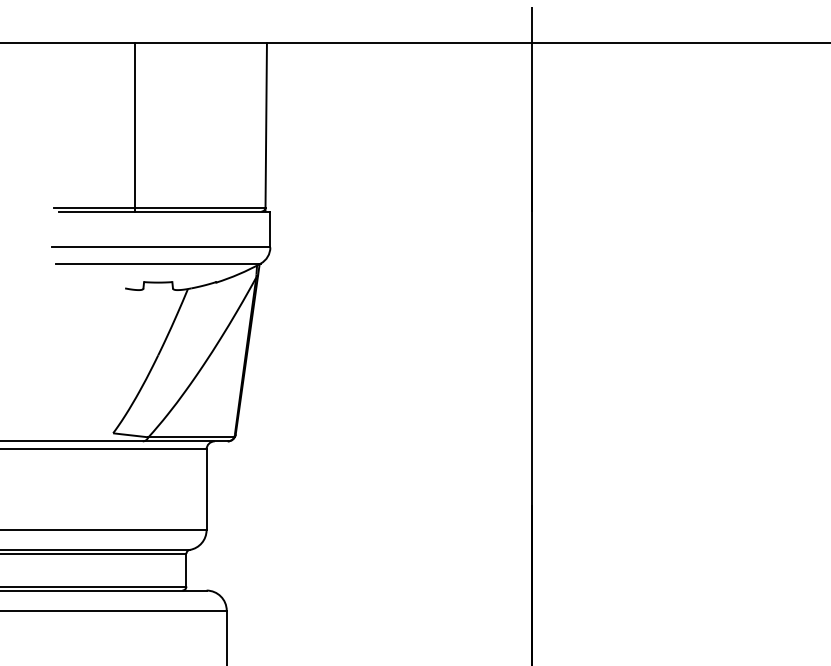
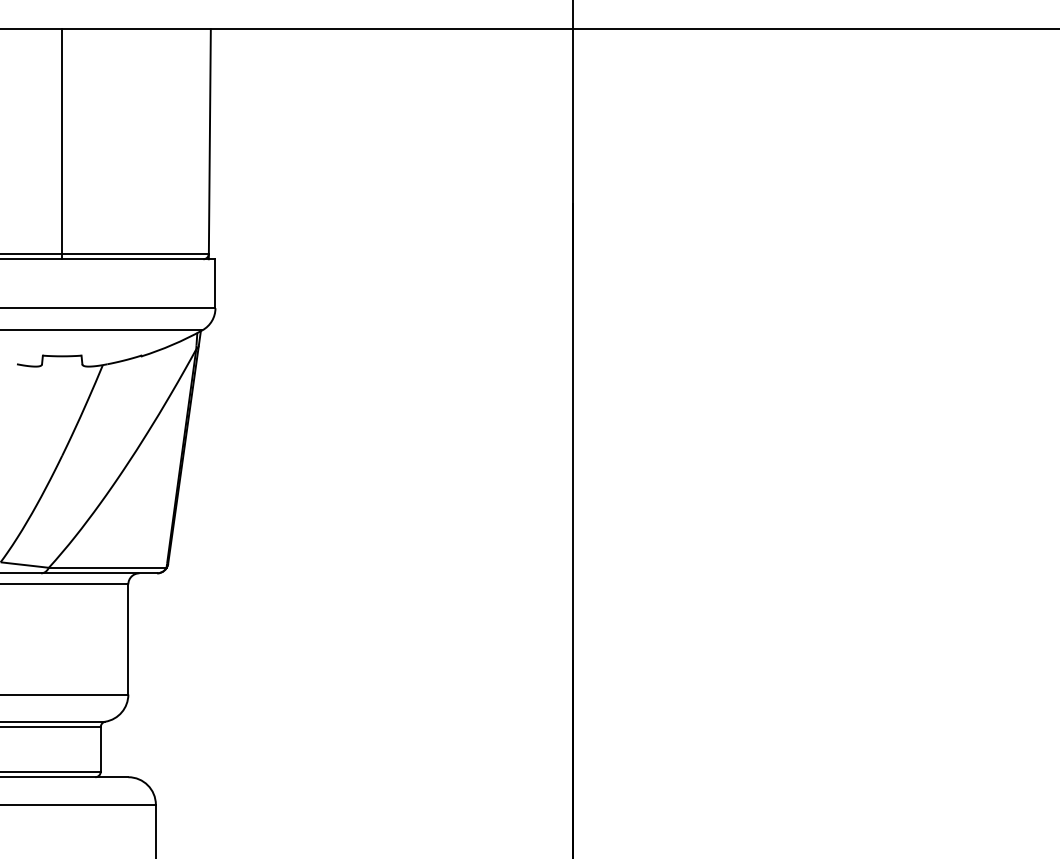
line: (135, 127) -> (62, 144), moved

